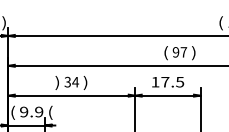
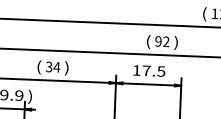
text: (183, 52) -> (165, 41), 97 -> 92
text: (57, 82) -> (38, 66), ) -> (
text: (50, 112) -> (30, 96), ( -> )

